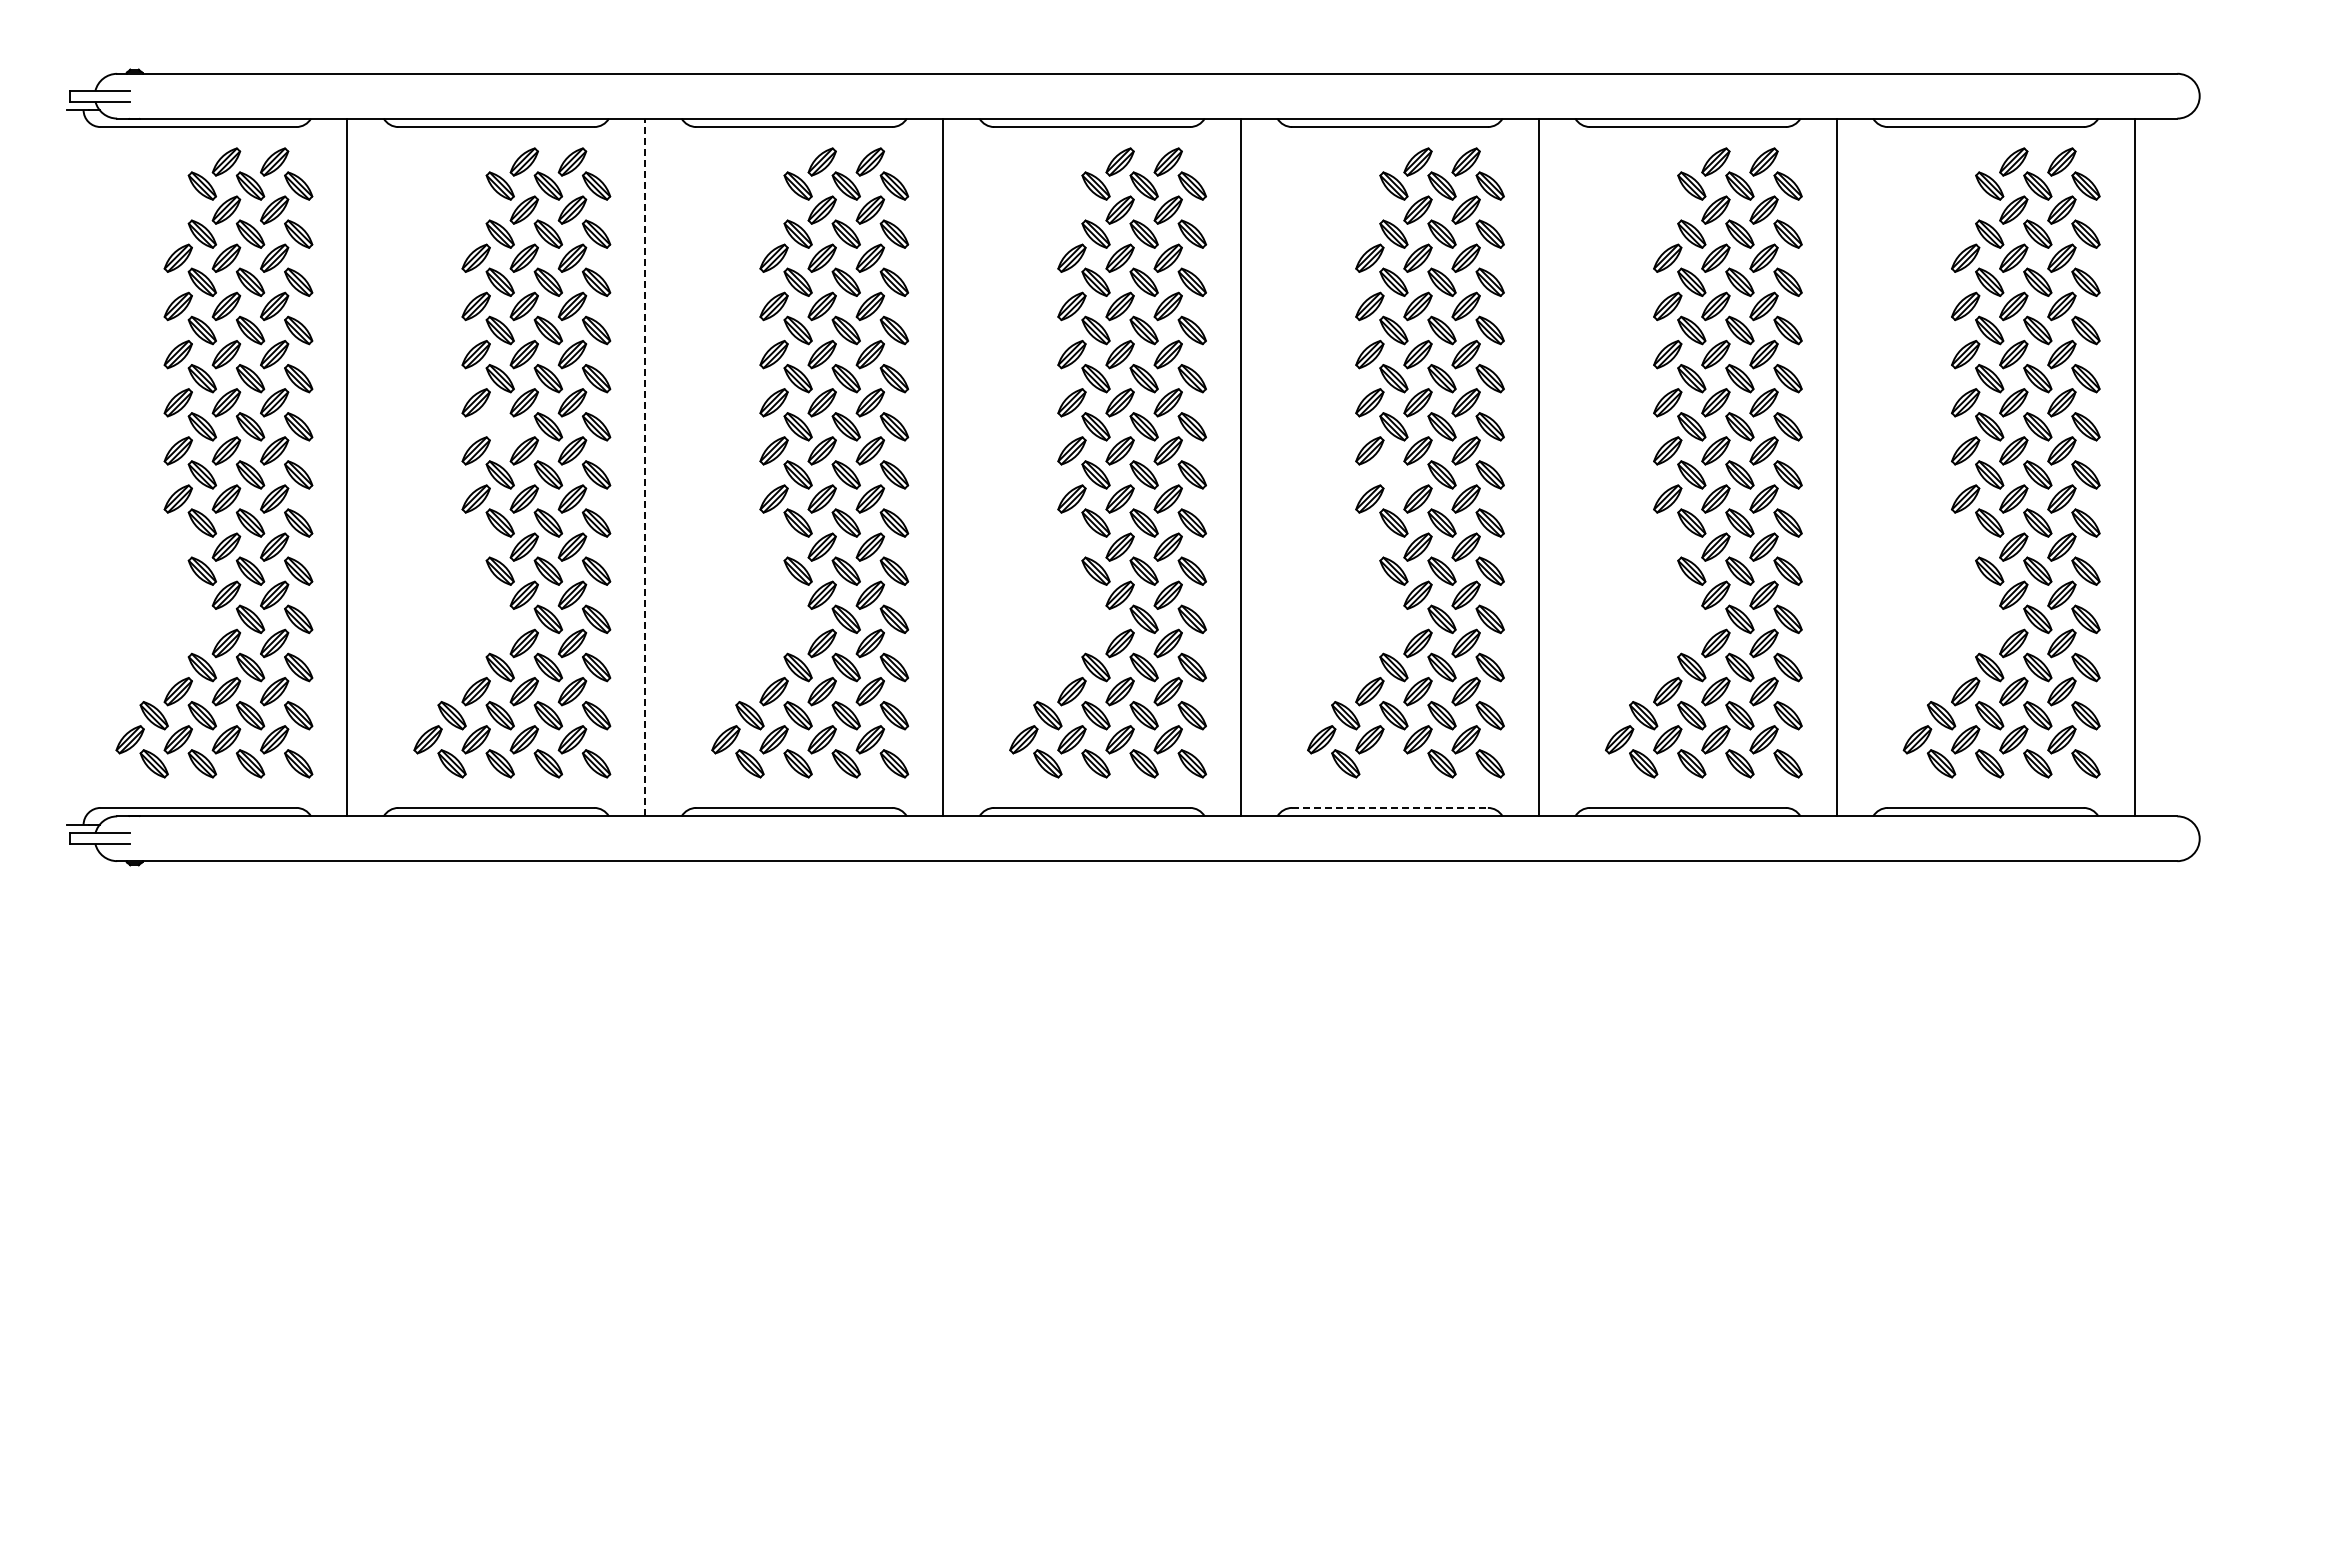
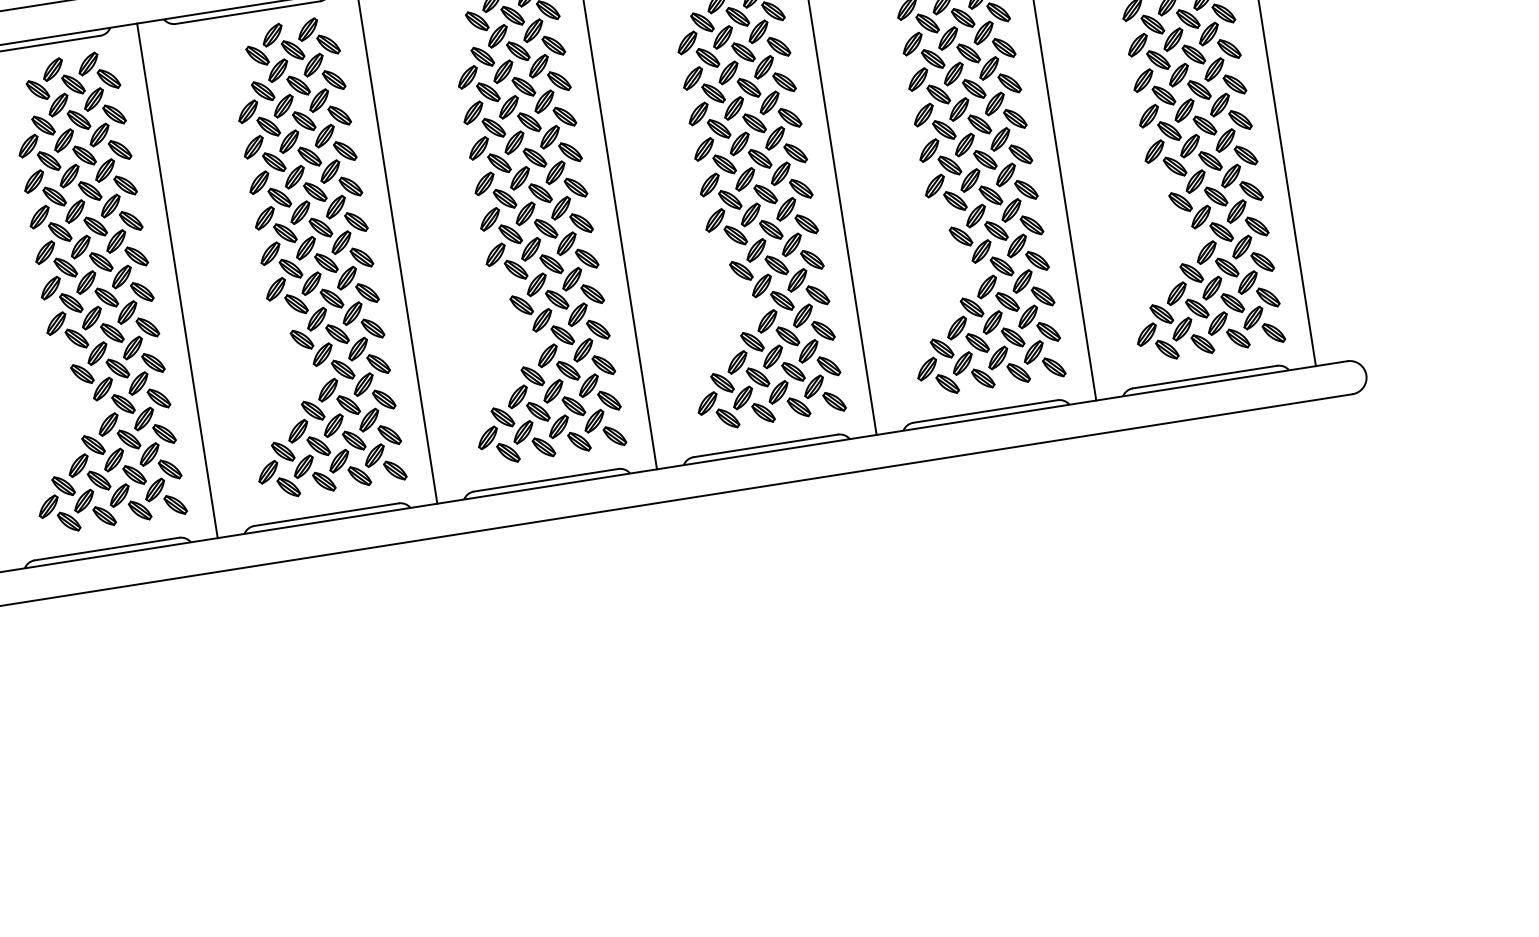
part: (499, 426) -> (65, 267), added
line: (645, 467) -> (177, 280), dashed -> solid
part: (1393, 474) -> (729, 199), added
part: (1393, 763) -> (763, 412), added
line: (1390, 807) -> (766, 445), dashed -> solid

